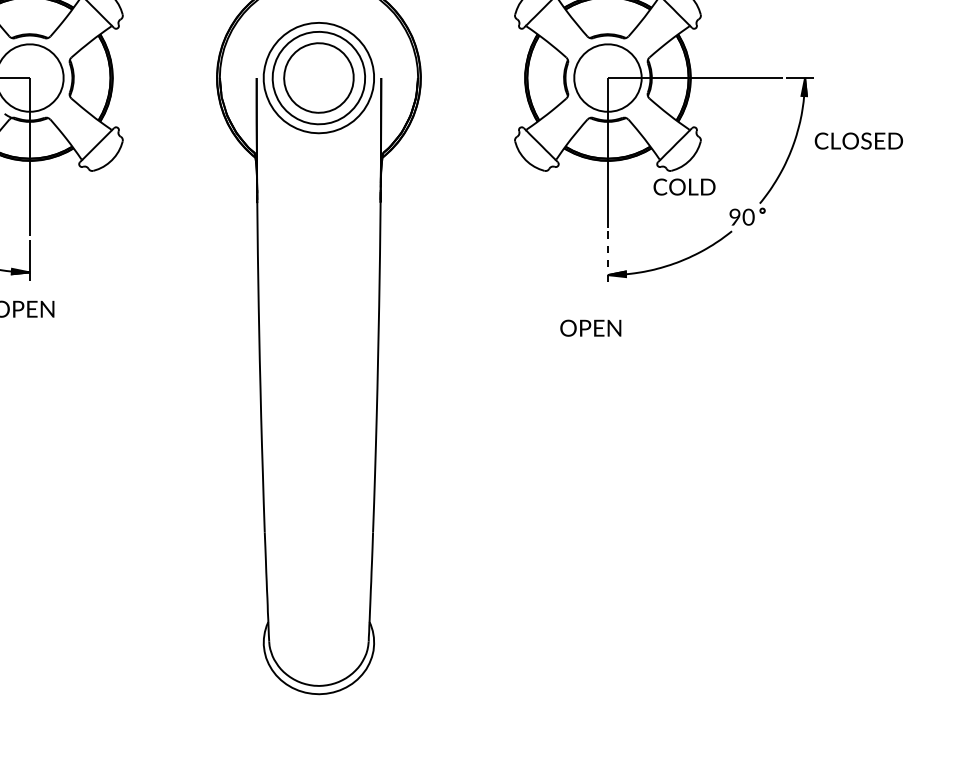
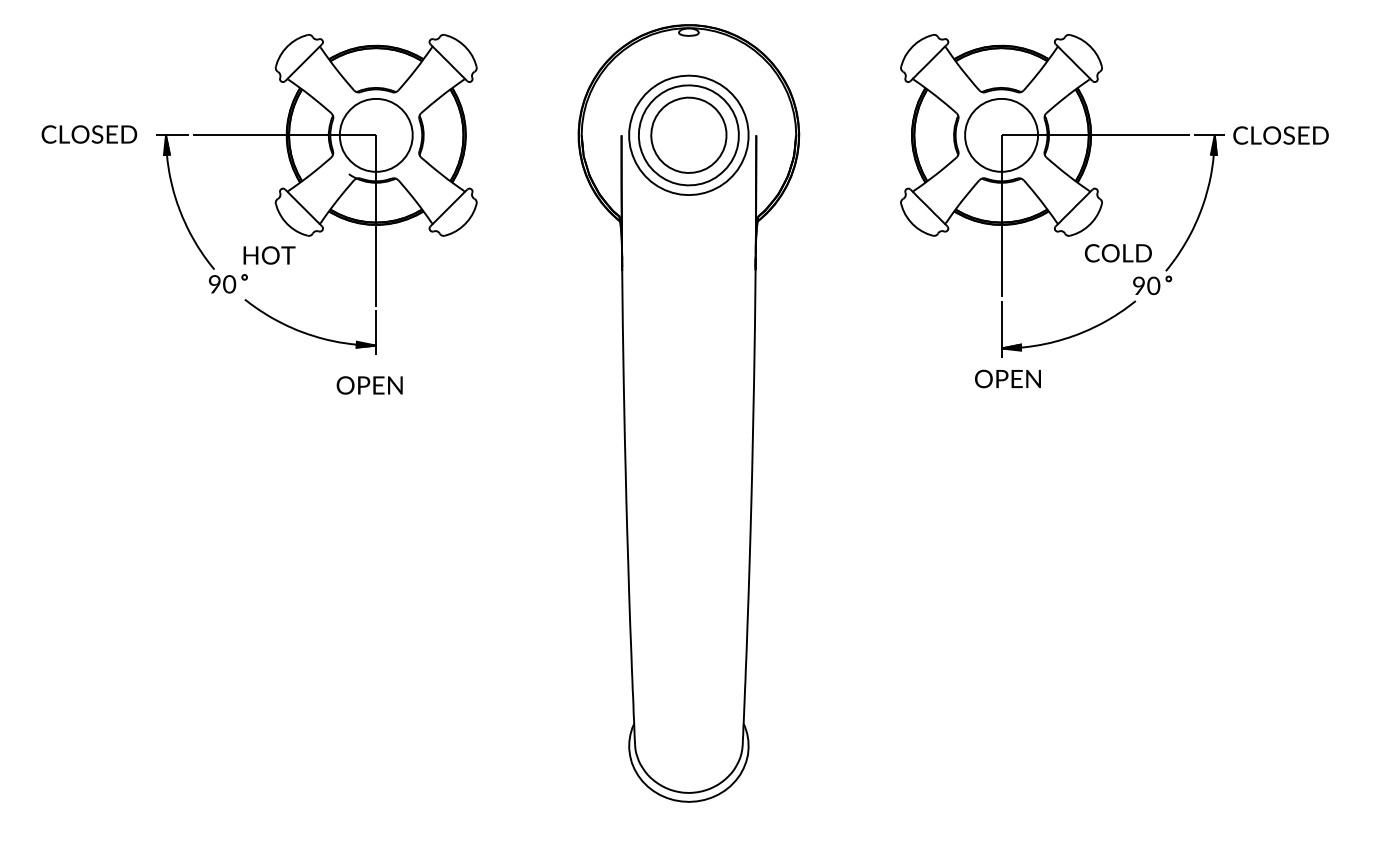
text: (858, 141) -> (1280, 135), moved
text: (684, 187) -> (1118, 253), moved
line: (607, 257) -> (1001, 329), dashed -> solid
text: (590, 327) -> (1007, 378), moved

